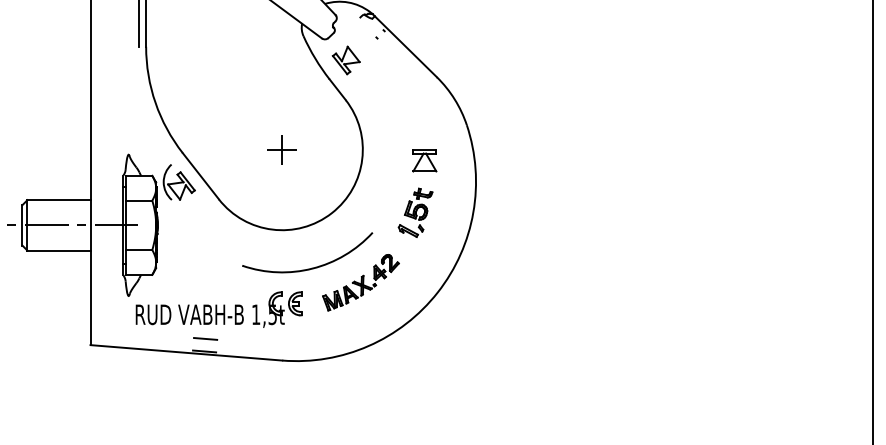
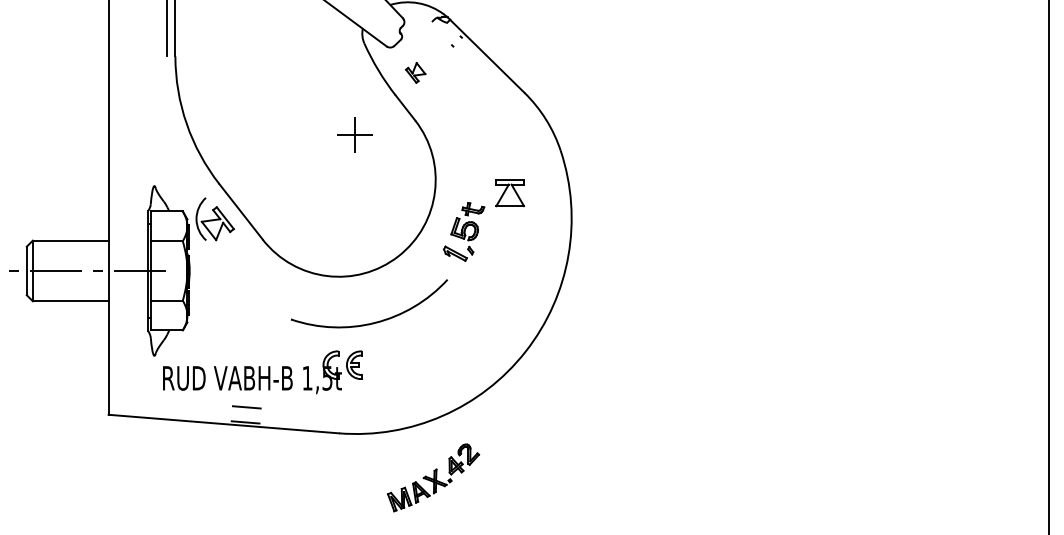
part: (346, 60) -> (415, 72), size x0.6
part: (281, 149) -> (354, 134), moved
part: (415, 212) -> (464, 231), moved
part: (360, 282) -> (433, 477), moved

